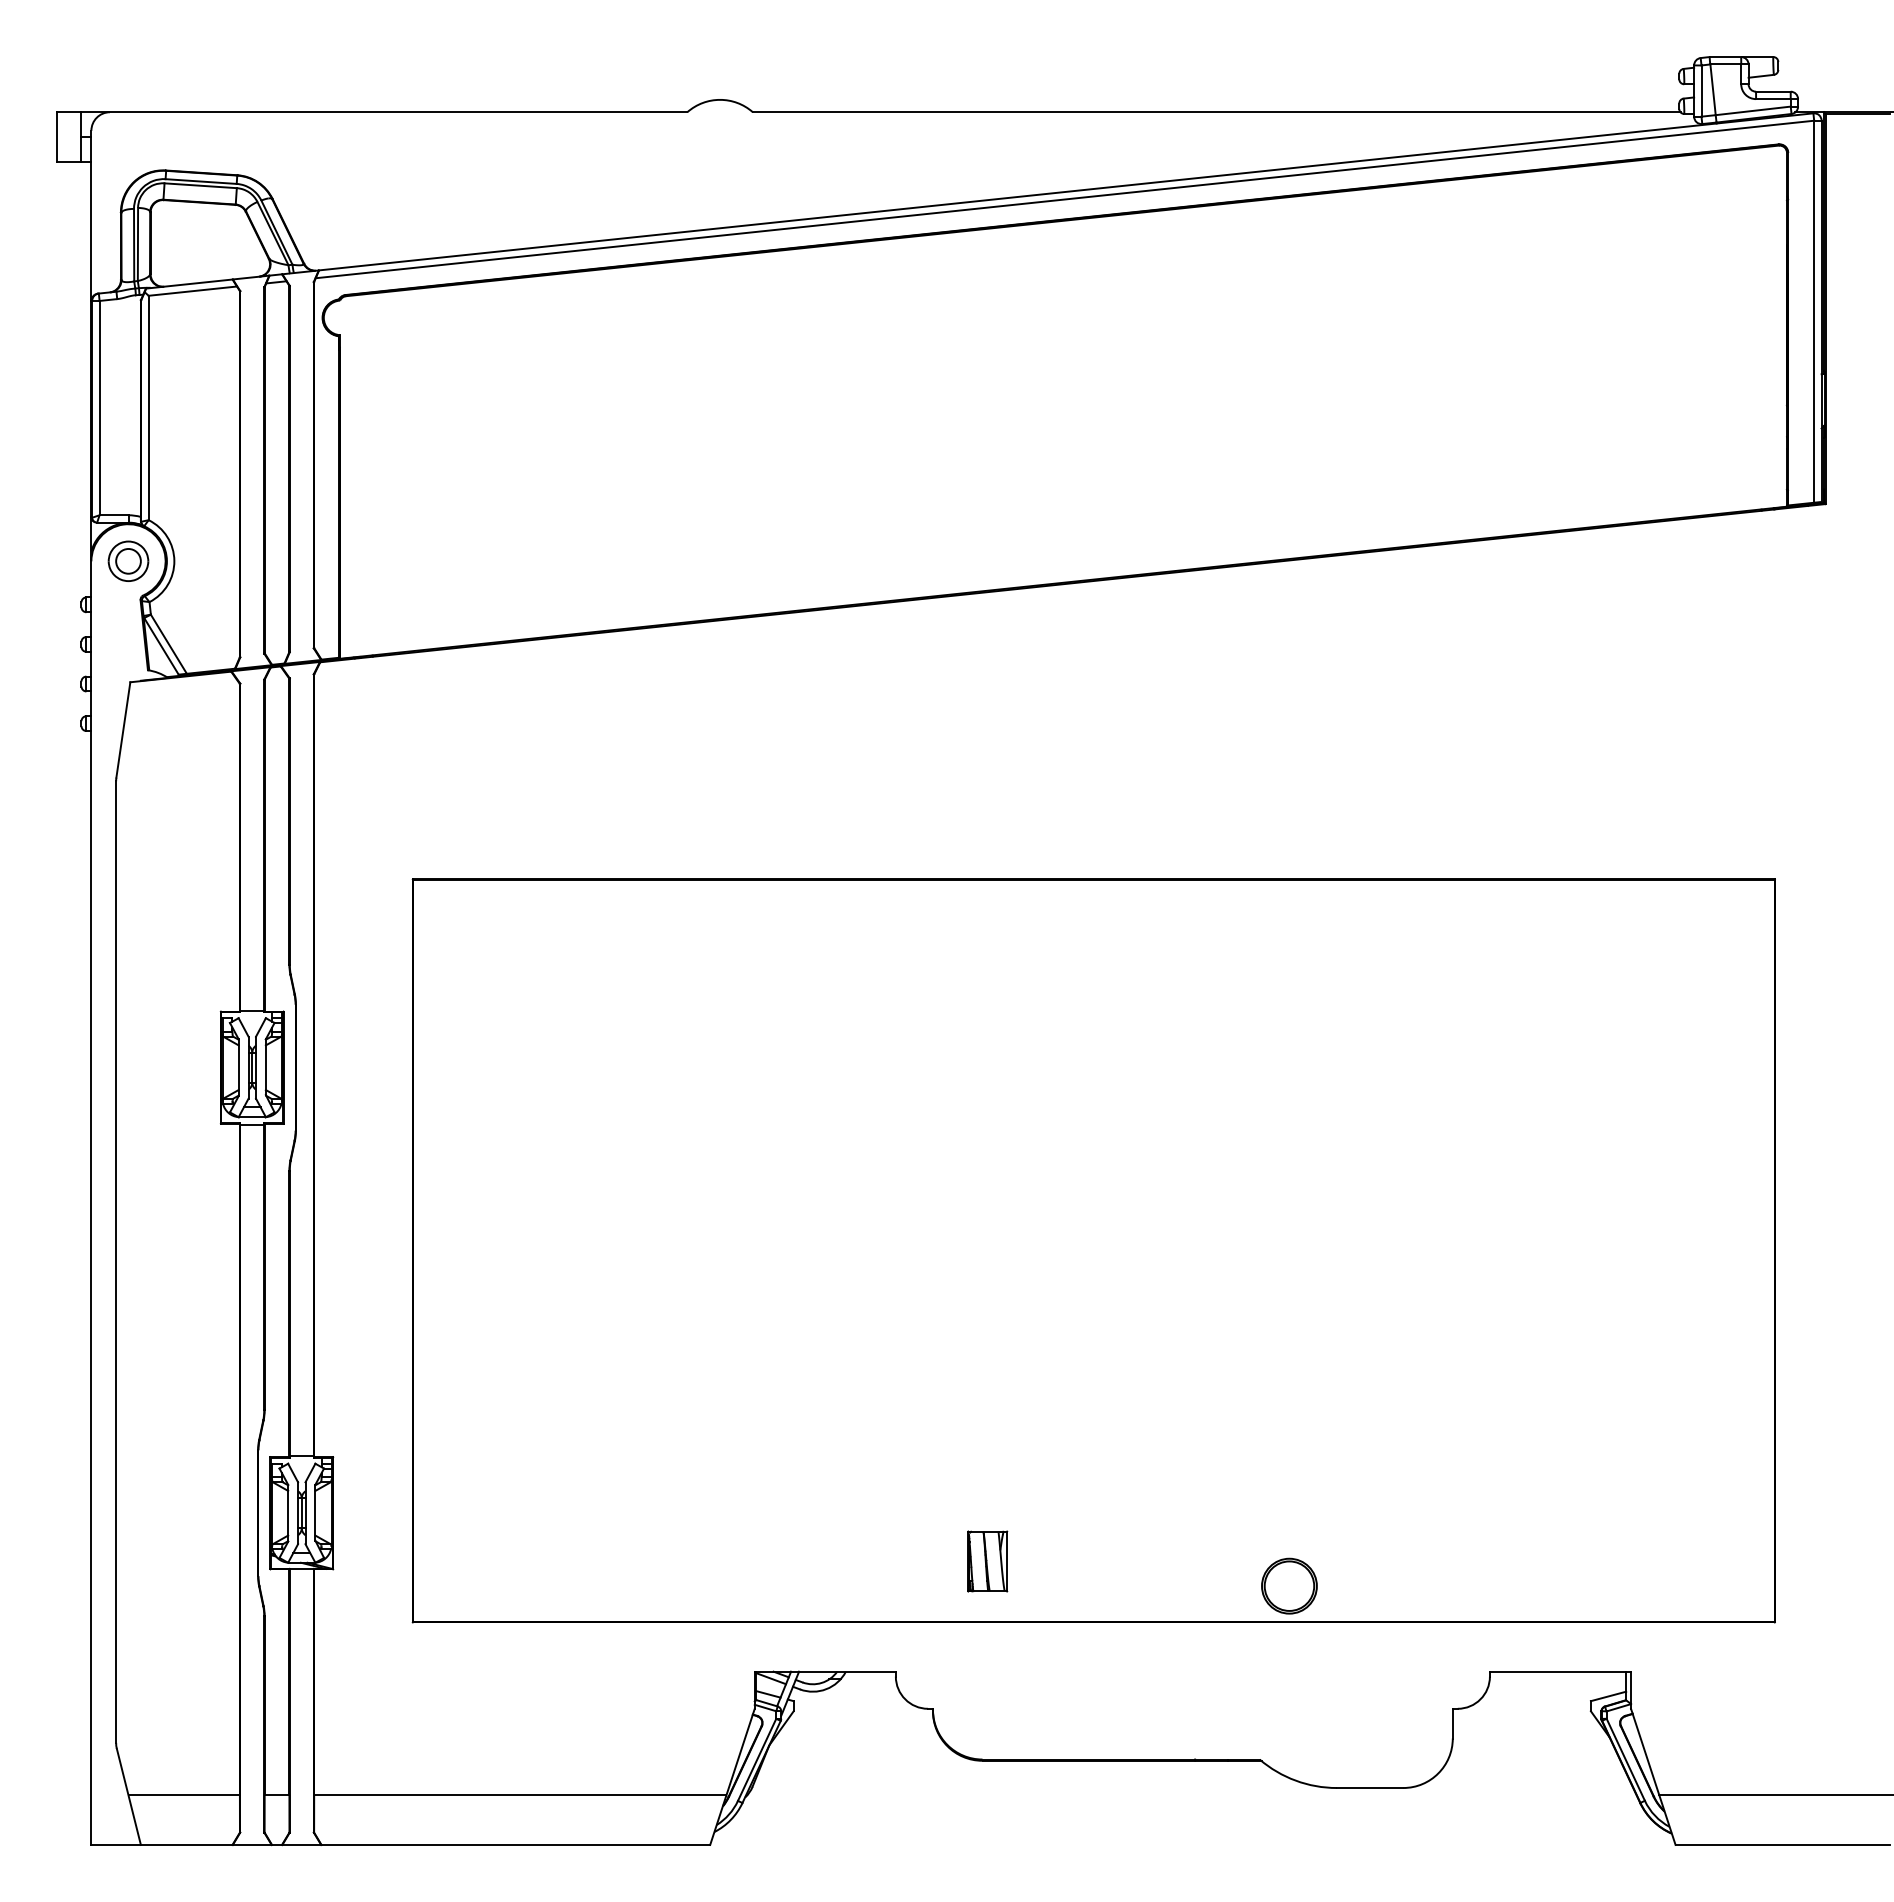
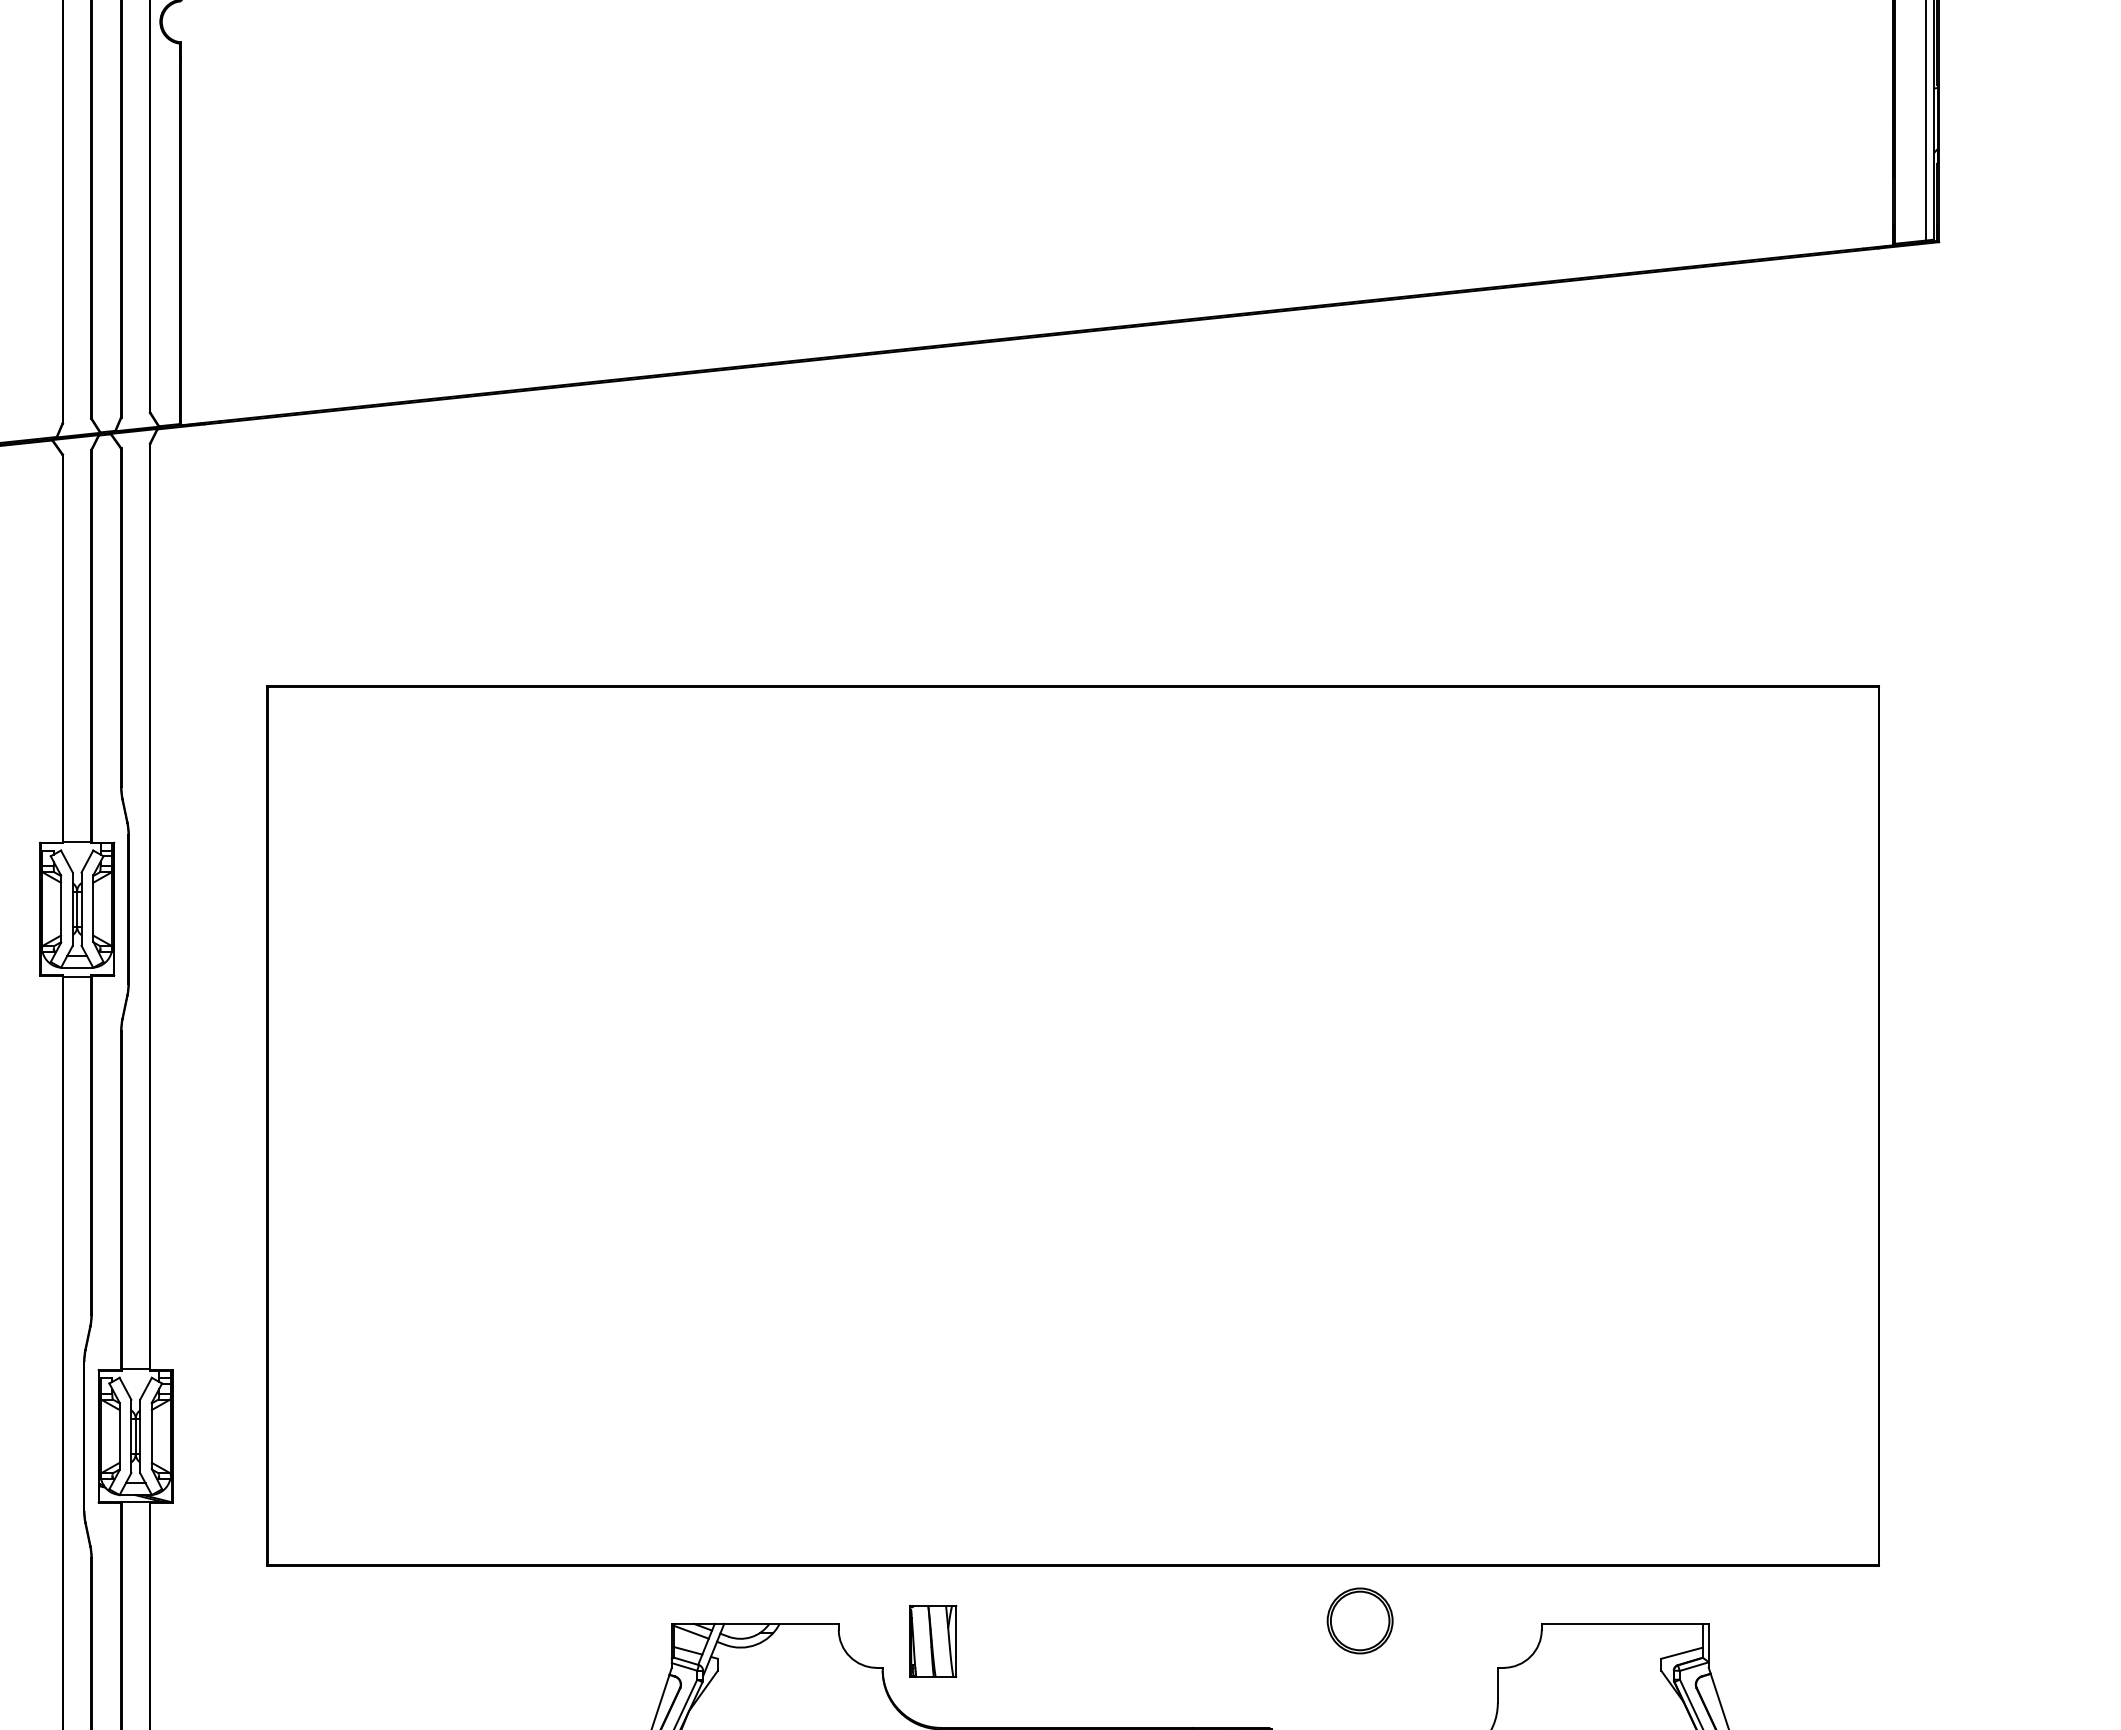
part: (987, 1561) -> (933, 1641), moved
part: (1289, 1585) -> (1360, 1620), moved

